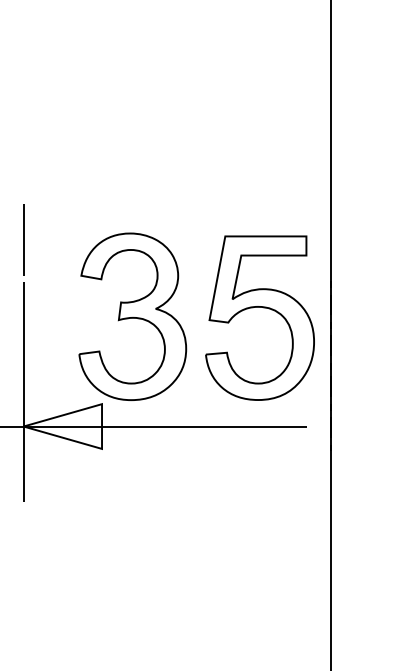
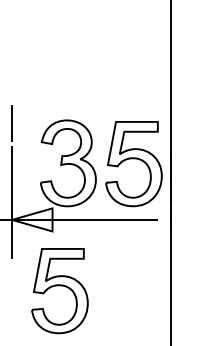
part: (115, 565) -> (59, 291), added

